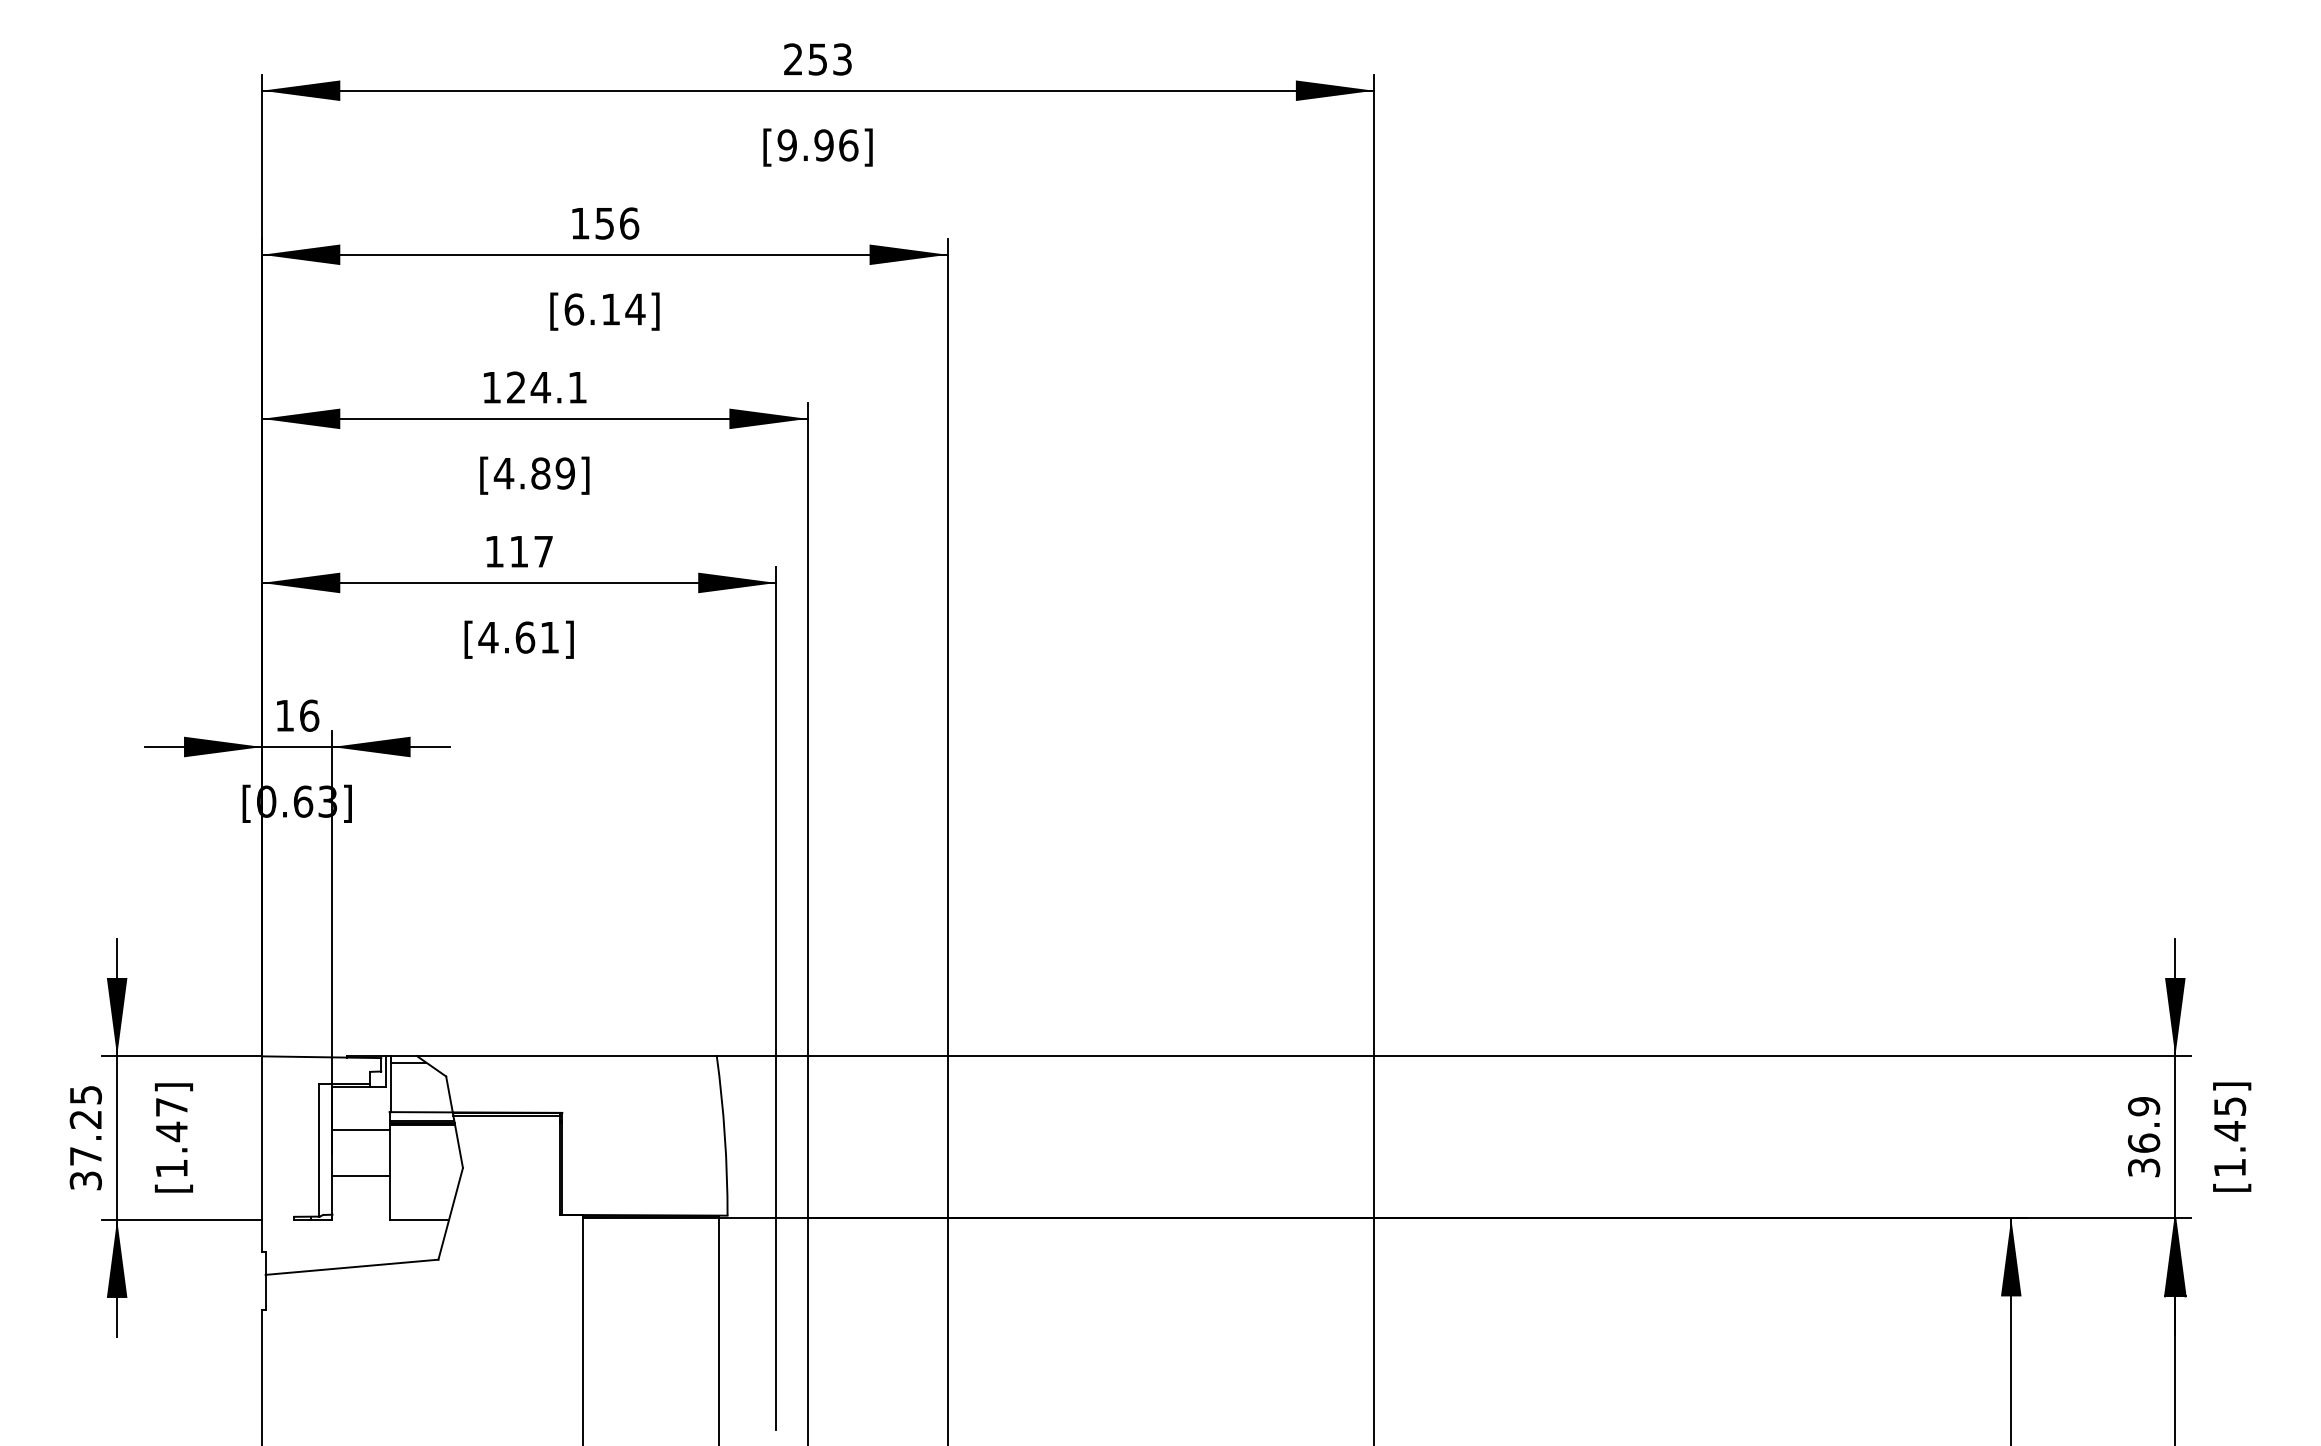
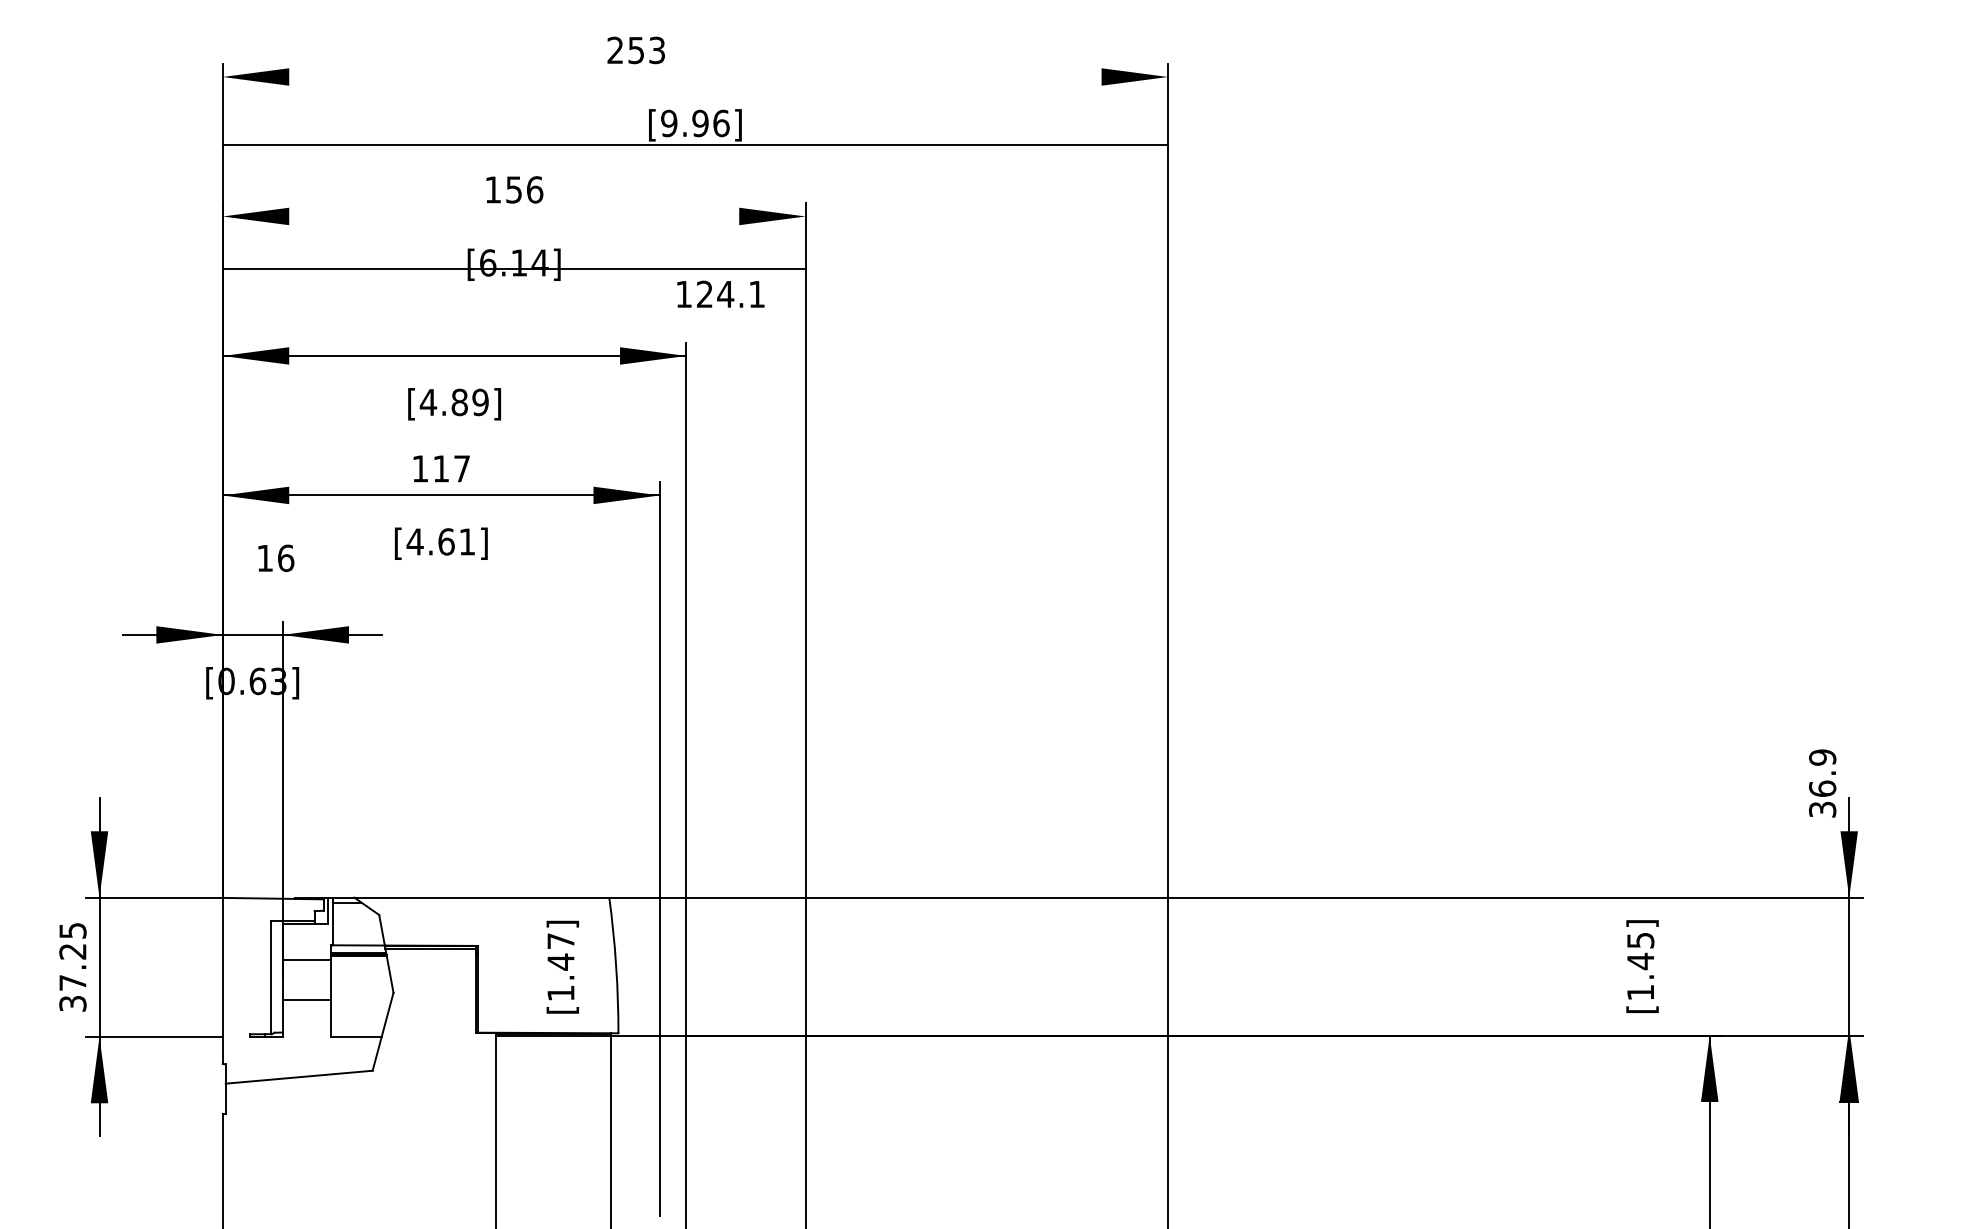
text: (817, 59) -> (635, 50), moved
line: (818, 91) -> (695, 145), moved
line: (604, 254) -> (513, 269), moved
text: (534, 386) -> (720, 293), moved
text: (298, 715) -> (276, 558), moved
text: (173, 1137) -> (562, 966), moved
text: (2143, 1137) -> (1822, 783), moved
text: (2232, 1137) -> (1642, 966), moved

